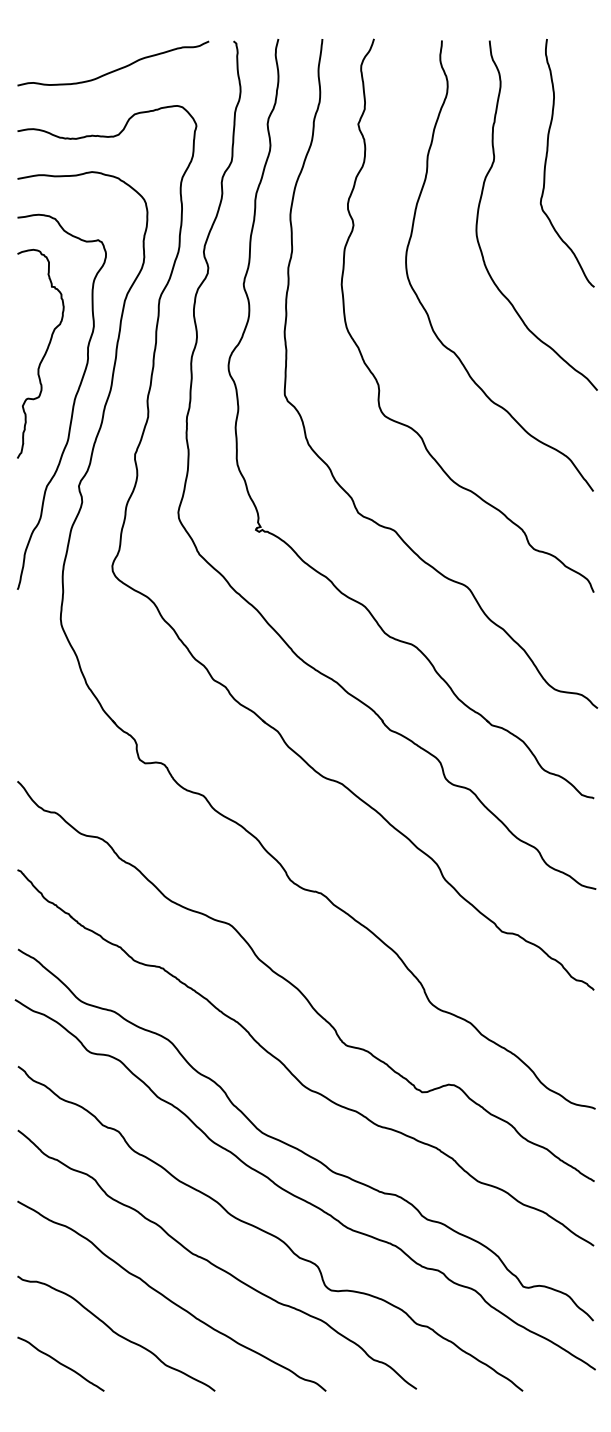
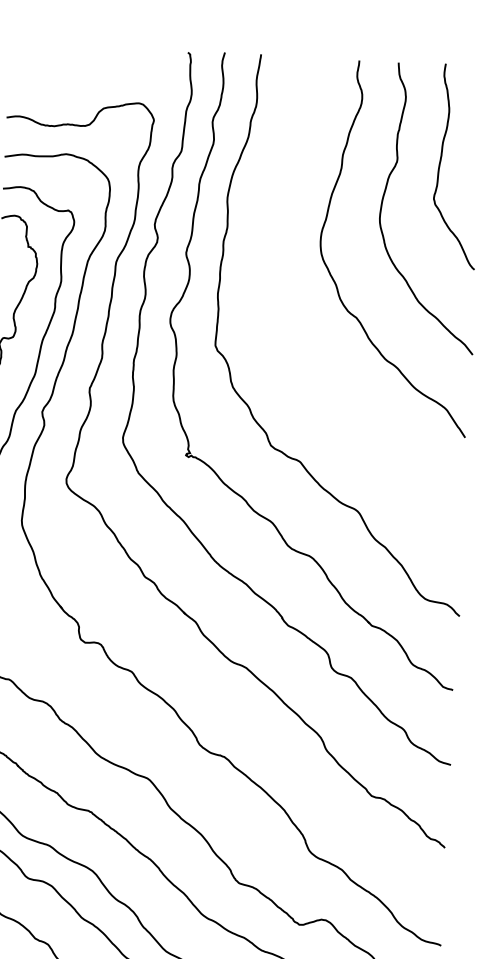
curve: (115, 69) -> (89, 70), removed
curve: (375, 376) -> (290, 334), removed

